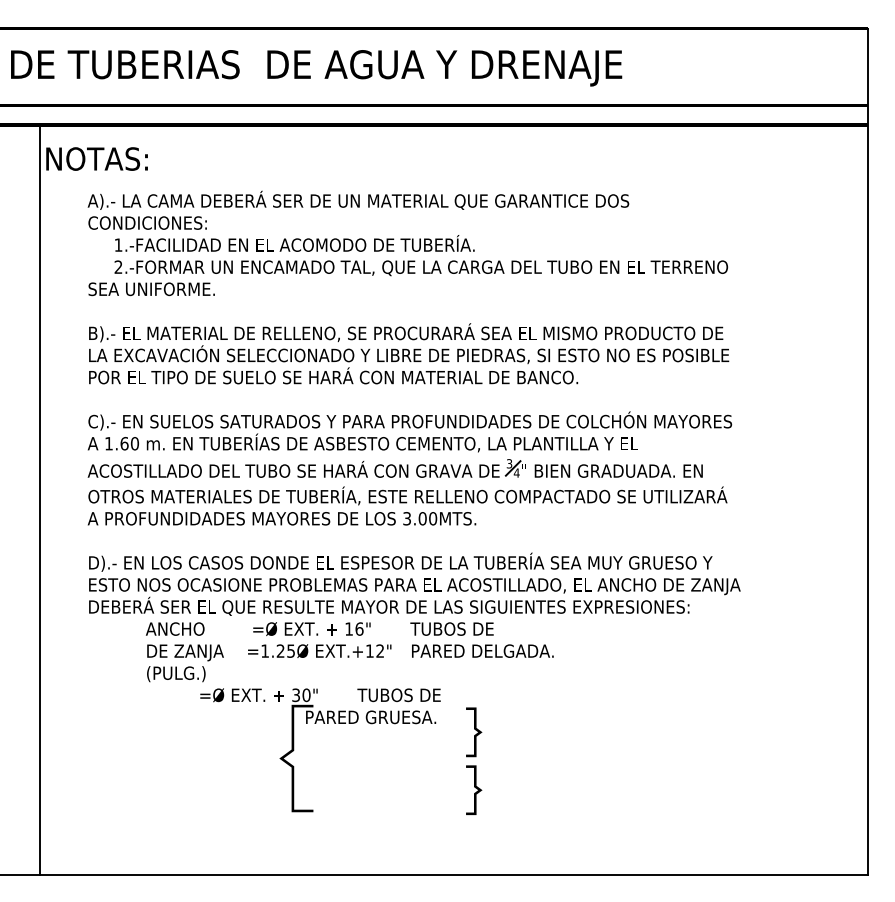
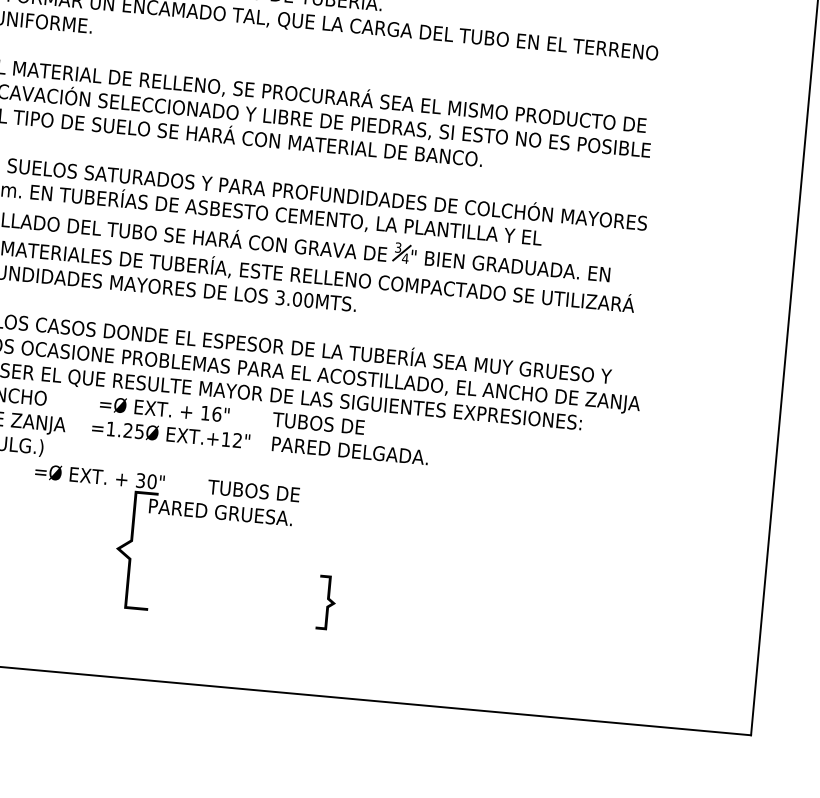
curve: (475, 730) -> (334, 537), removed

